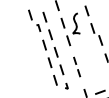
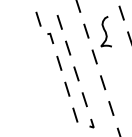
part: (76, 66) -> (106, 94), size x1.43

